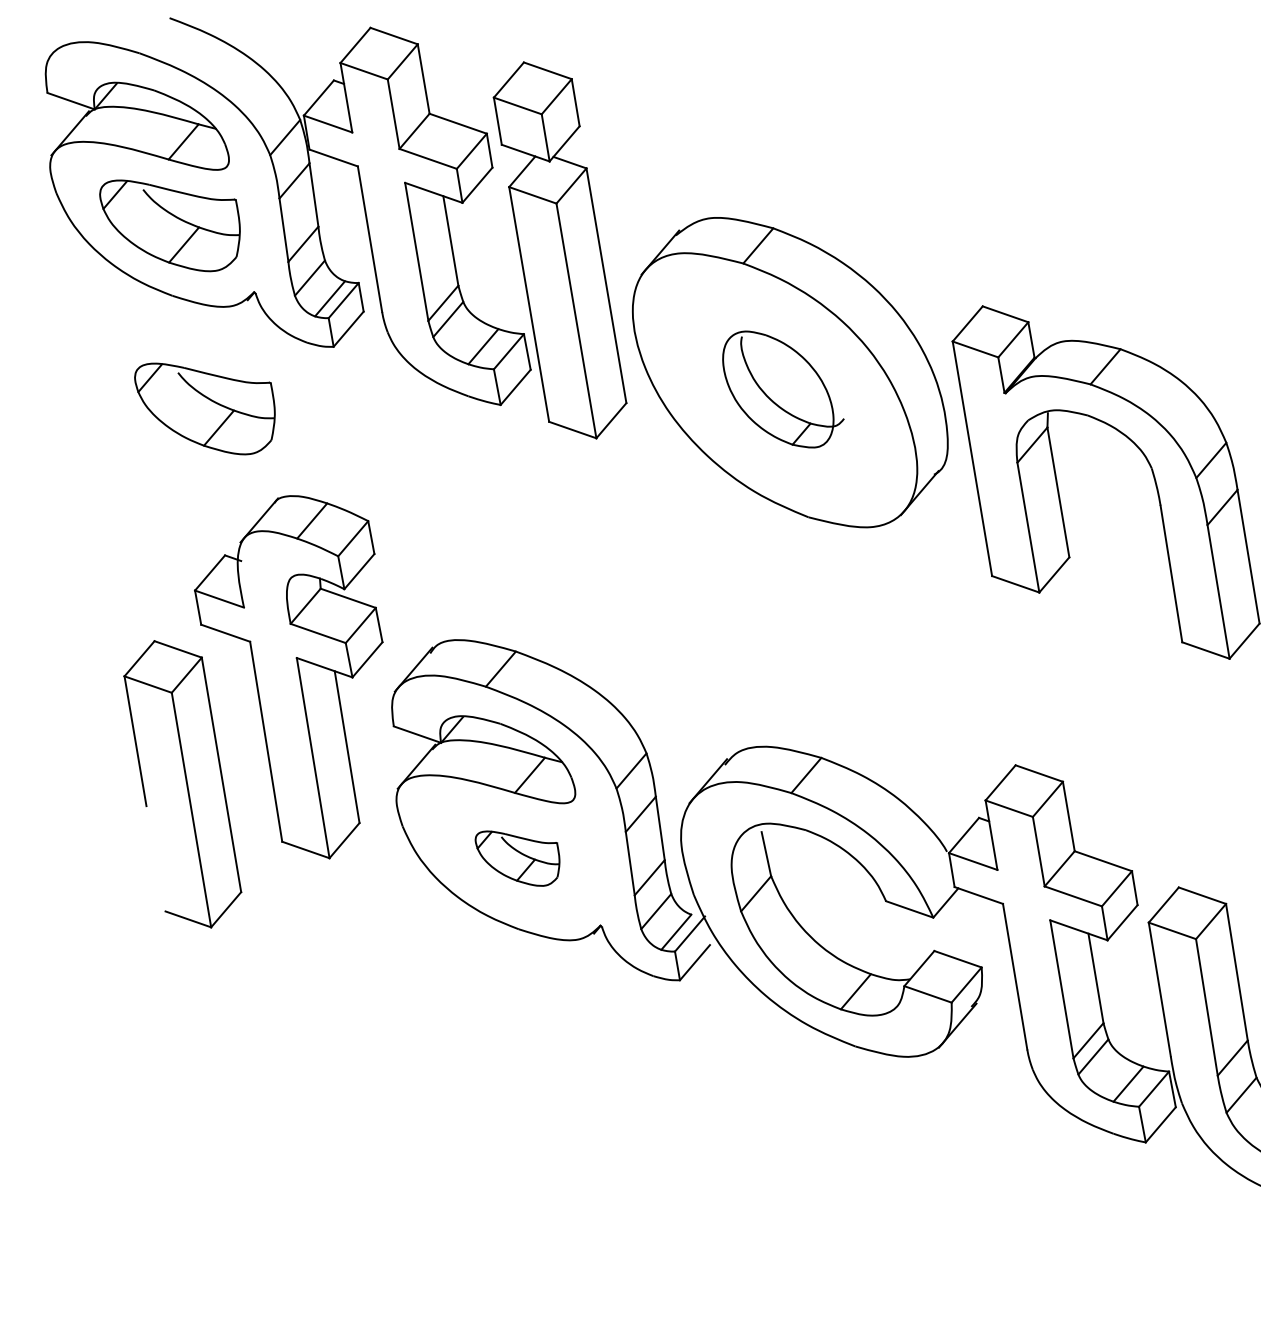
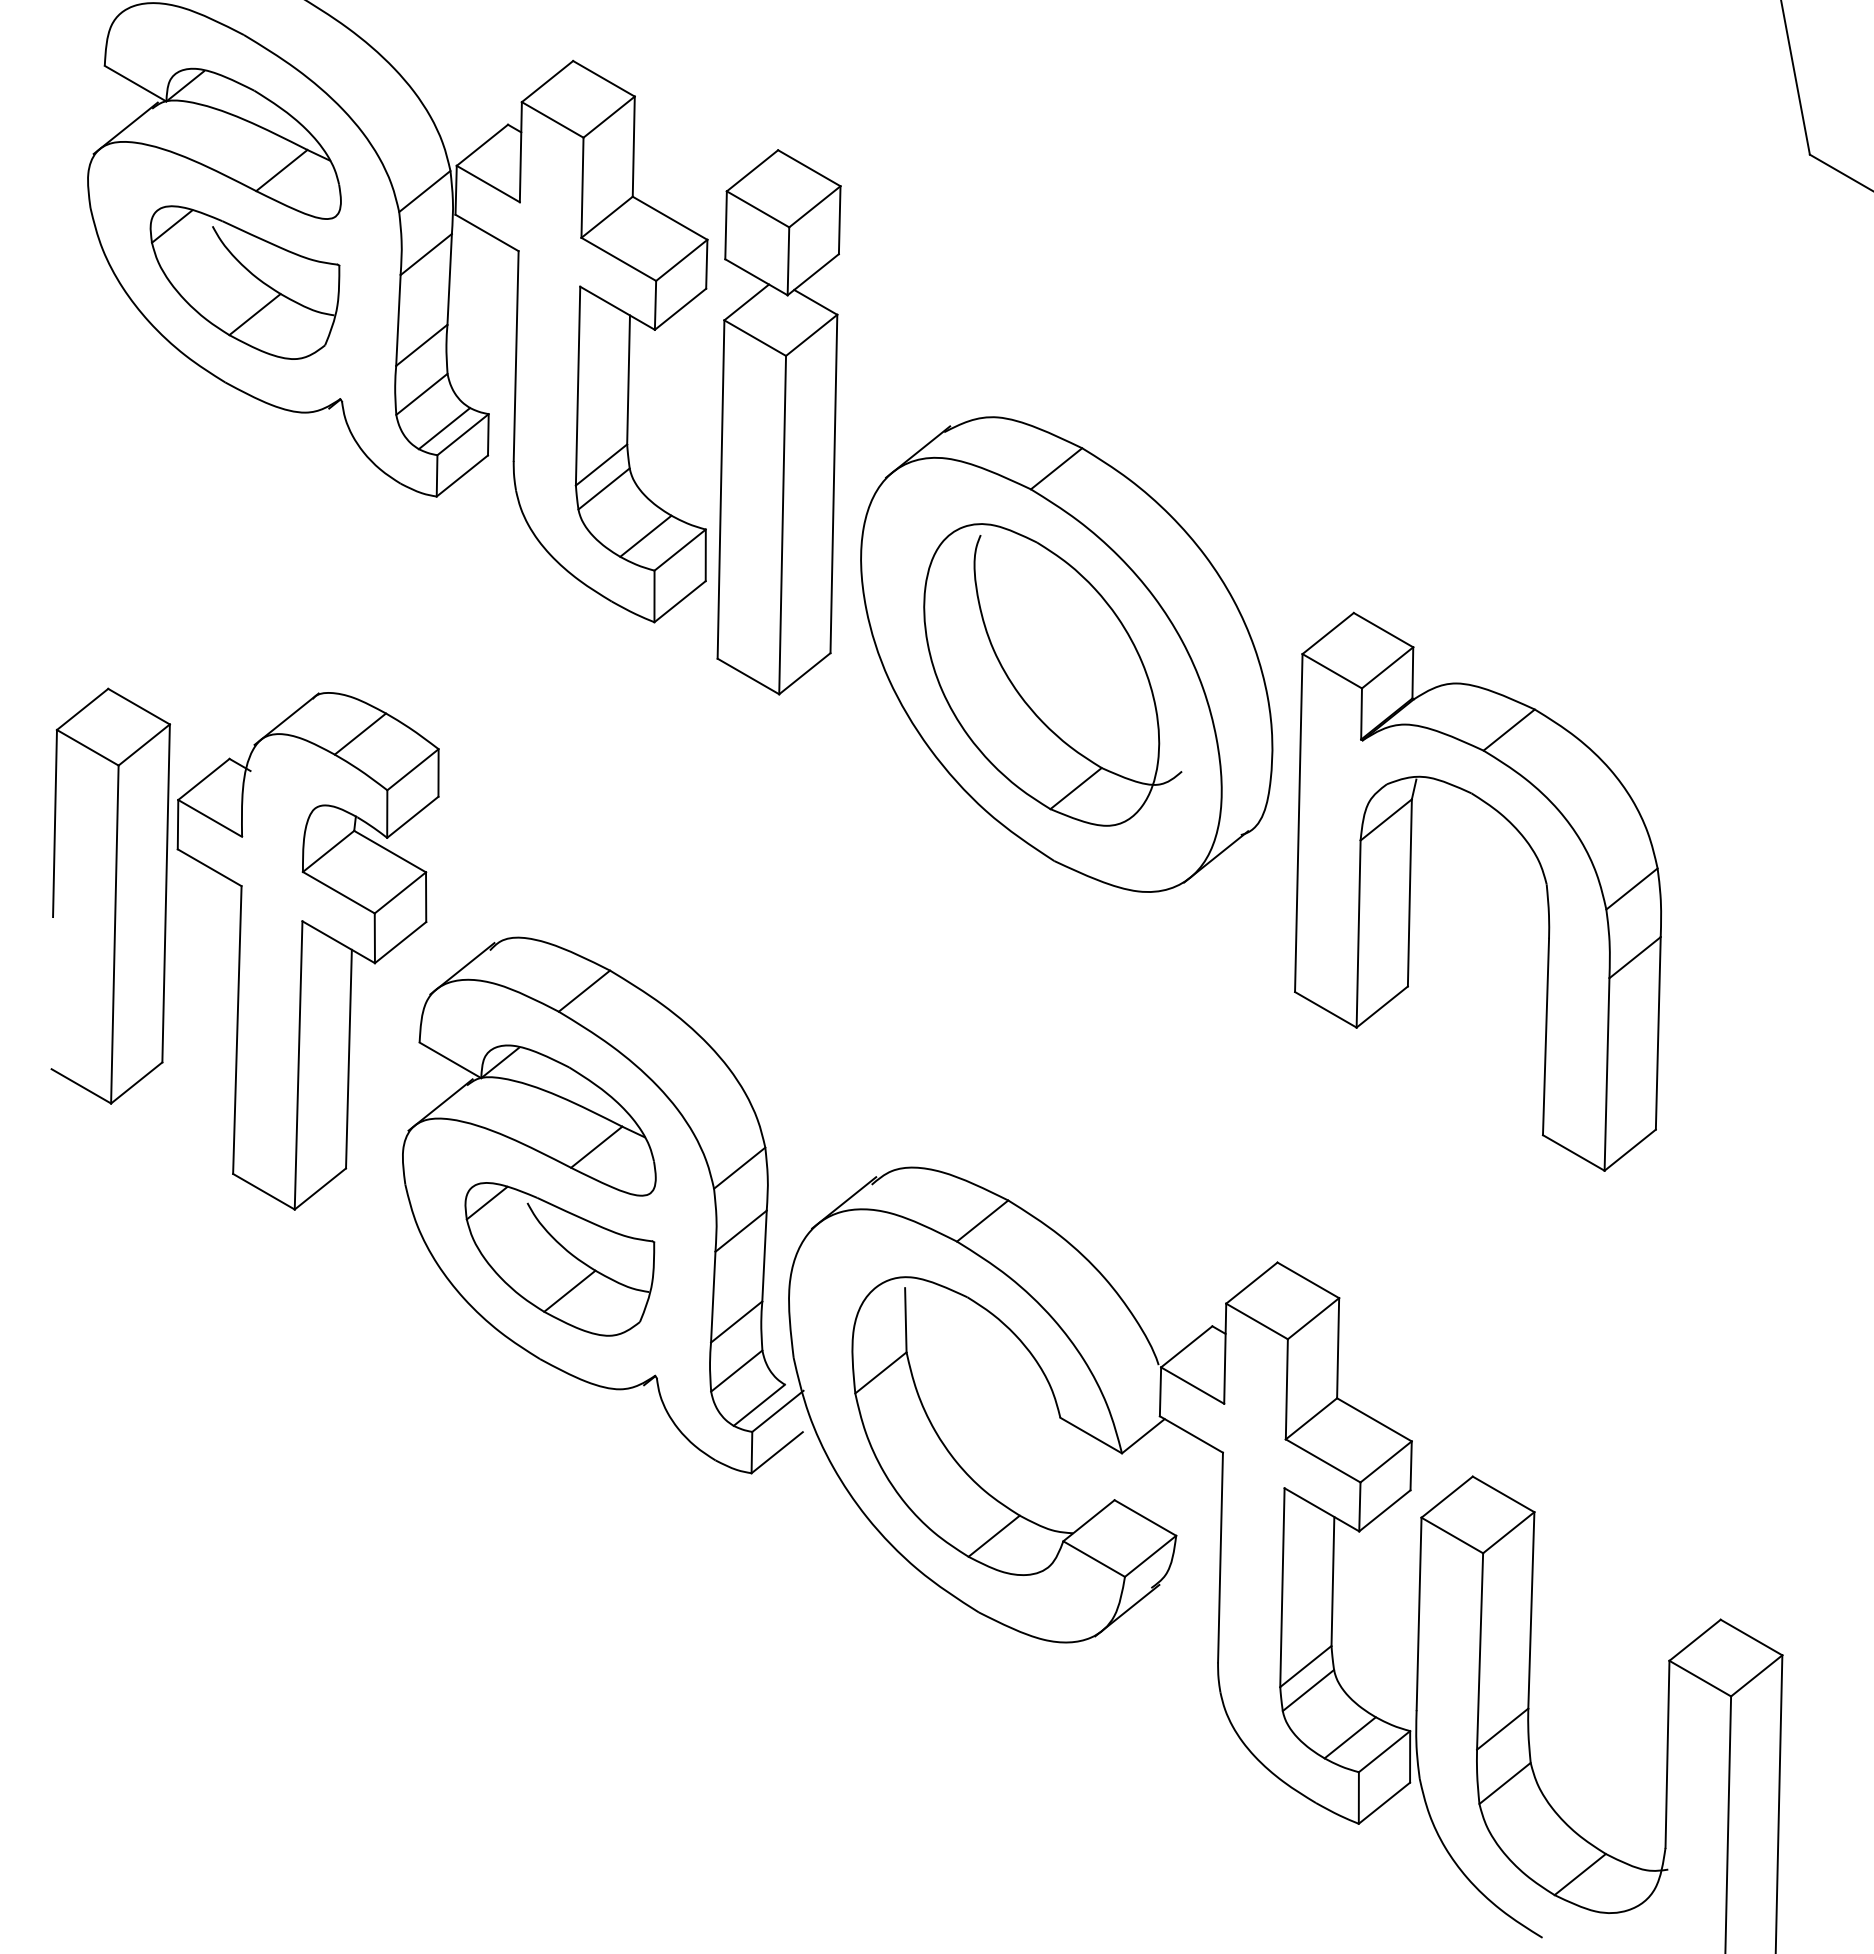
part: (782, 388) -> (1052, 674), size x1.67
part: (207, 407) -> (244, 547), removed
part: (183, 783) -> (110, 895), moved
part: (519, 857) -> (559, 1259), size x1.67

